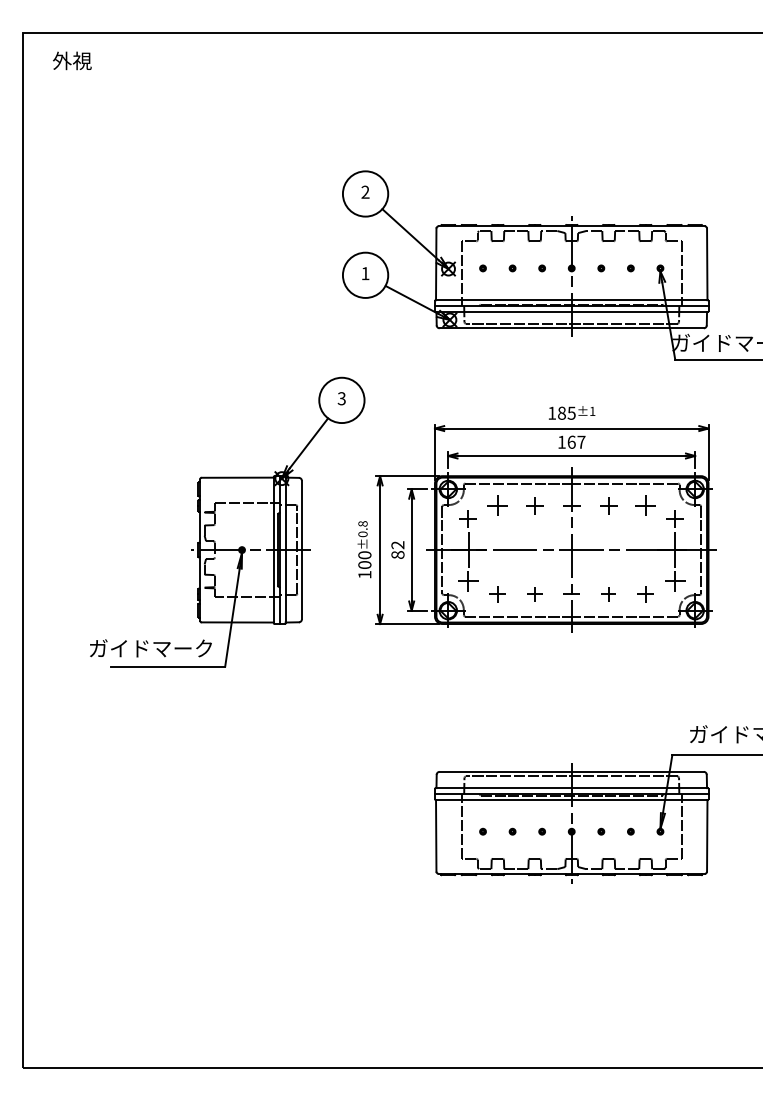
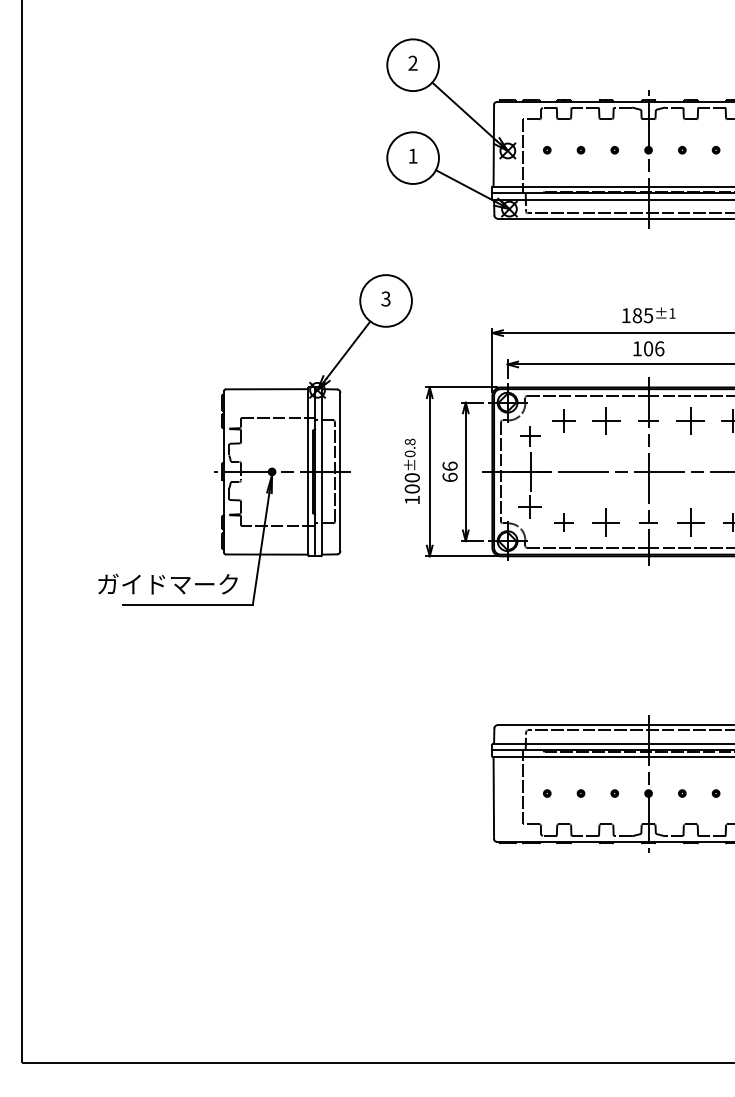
text: (576, 441) -> (654, 347), 167 -> 106
part: (534, 505) -> (606, 420), size x1.4
part: (608, 505) -> (690, 420), size x1.4
text: (397, 549) -> (449, 471), 82 -> 66
part: (534, 594) -> (606, 522), size x1.6
part: (608, 594) -> (690, 522), size x1.6

